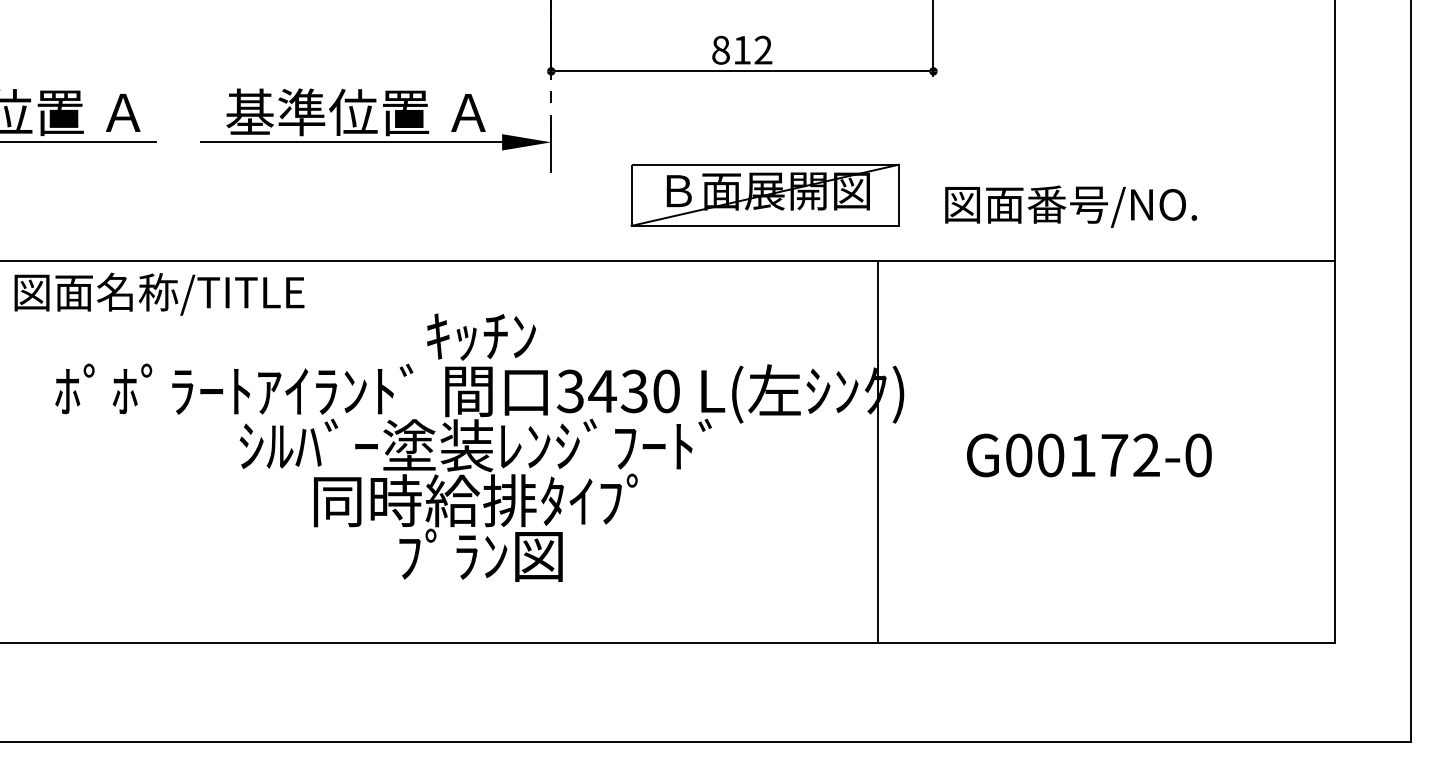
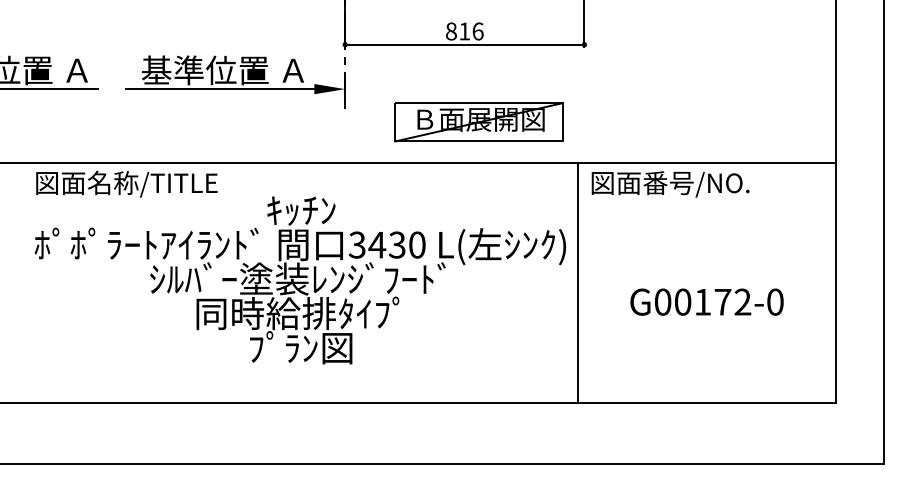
text: (762, 50) -> (477, 31), 812 -> 816
text: (1070, 206) -> (670, 184), moved
text: (158, 294) -> (126, 184), moved
line: (877, 451) -> (577, 282), moved
text: (1088, 454) -> (706, 301), moved

